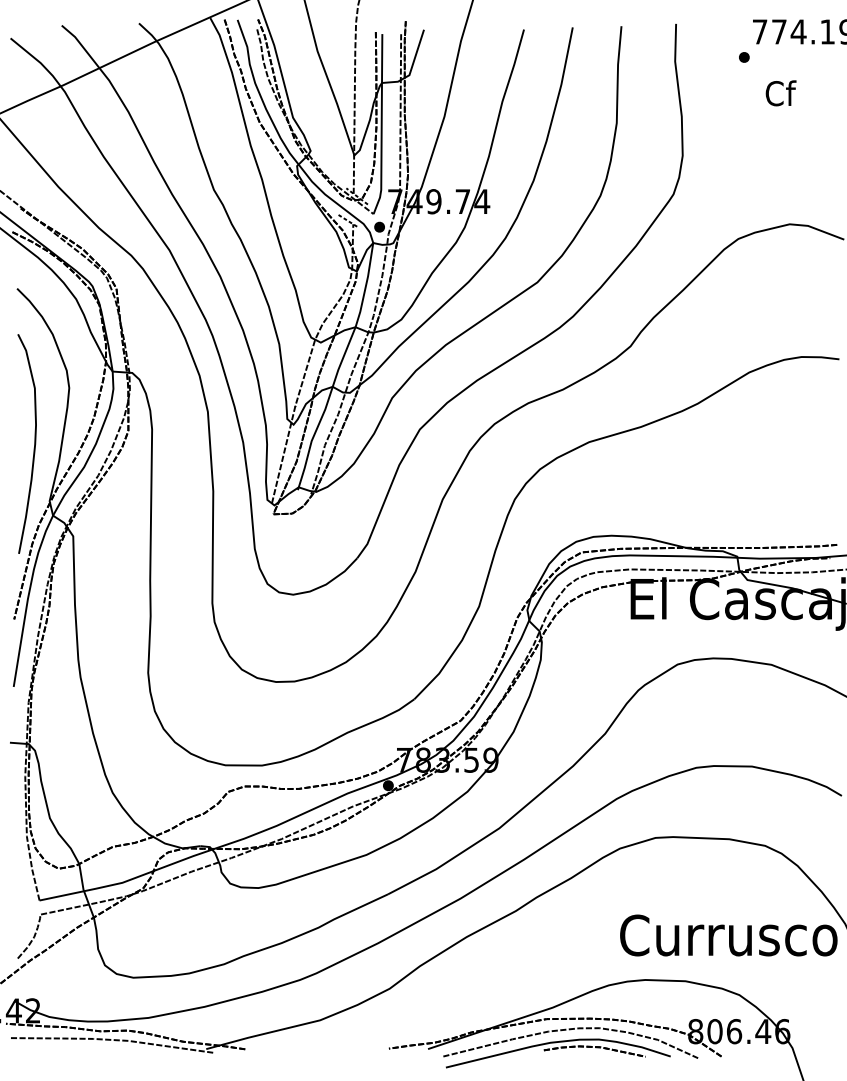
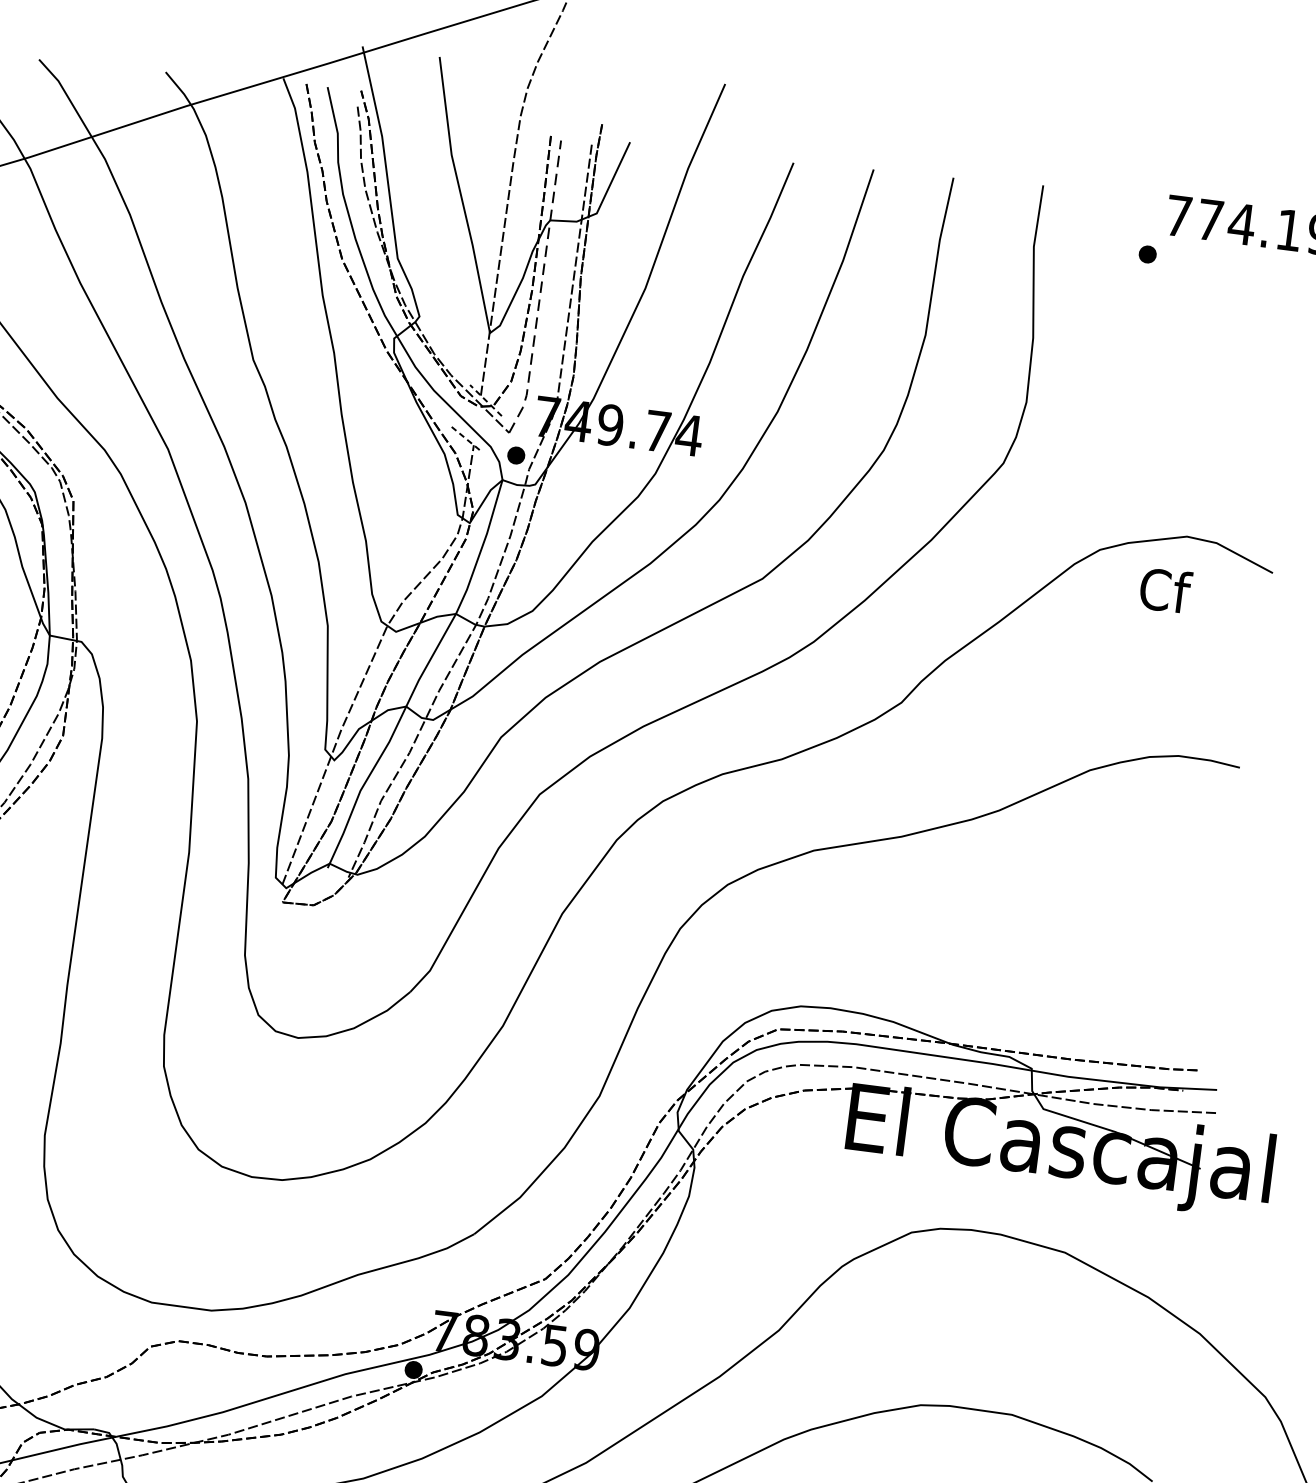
text: (780, 93) -> (1164, 590), moved
line: (381, 126) -> (540, 291), solid -> dashed

